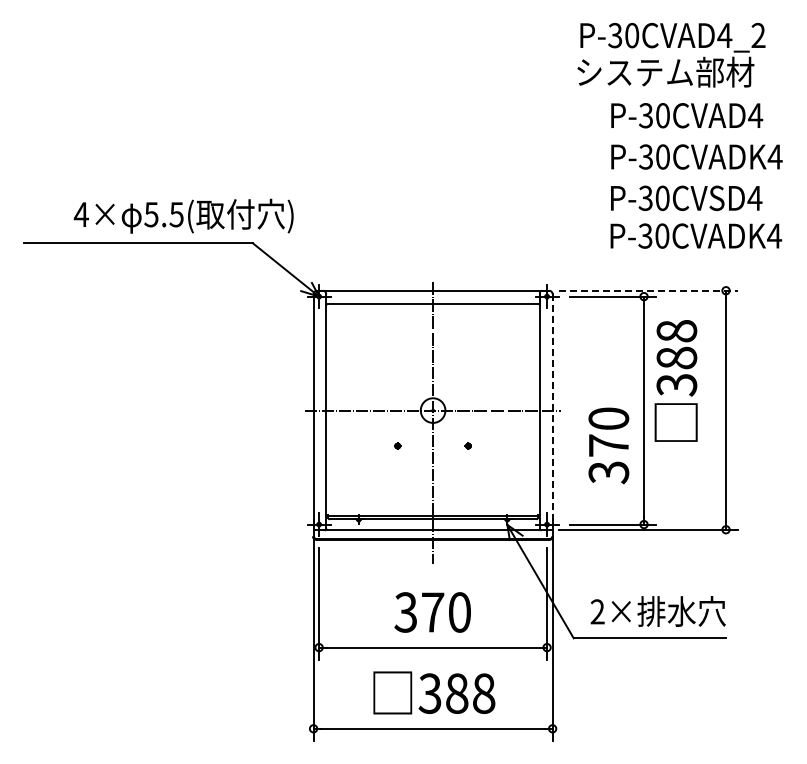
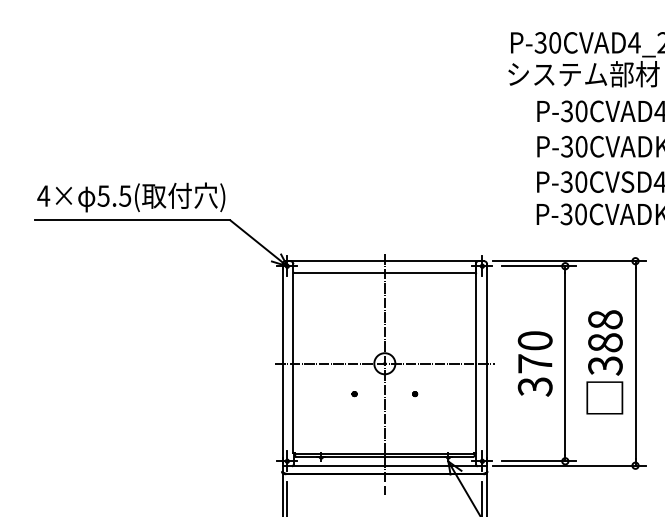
text: (183, 215) -> (131, 196), moved
line: (649, 290) -> (570, 260), dashed -> solid
text: (675, 380) -> (604, 361), moved
line: (552, 411) -> (487, 364), dashed -> solid
text: (608, 445) -> (534, 363), moved

